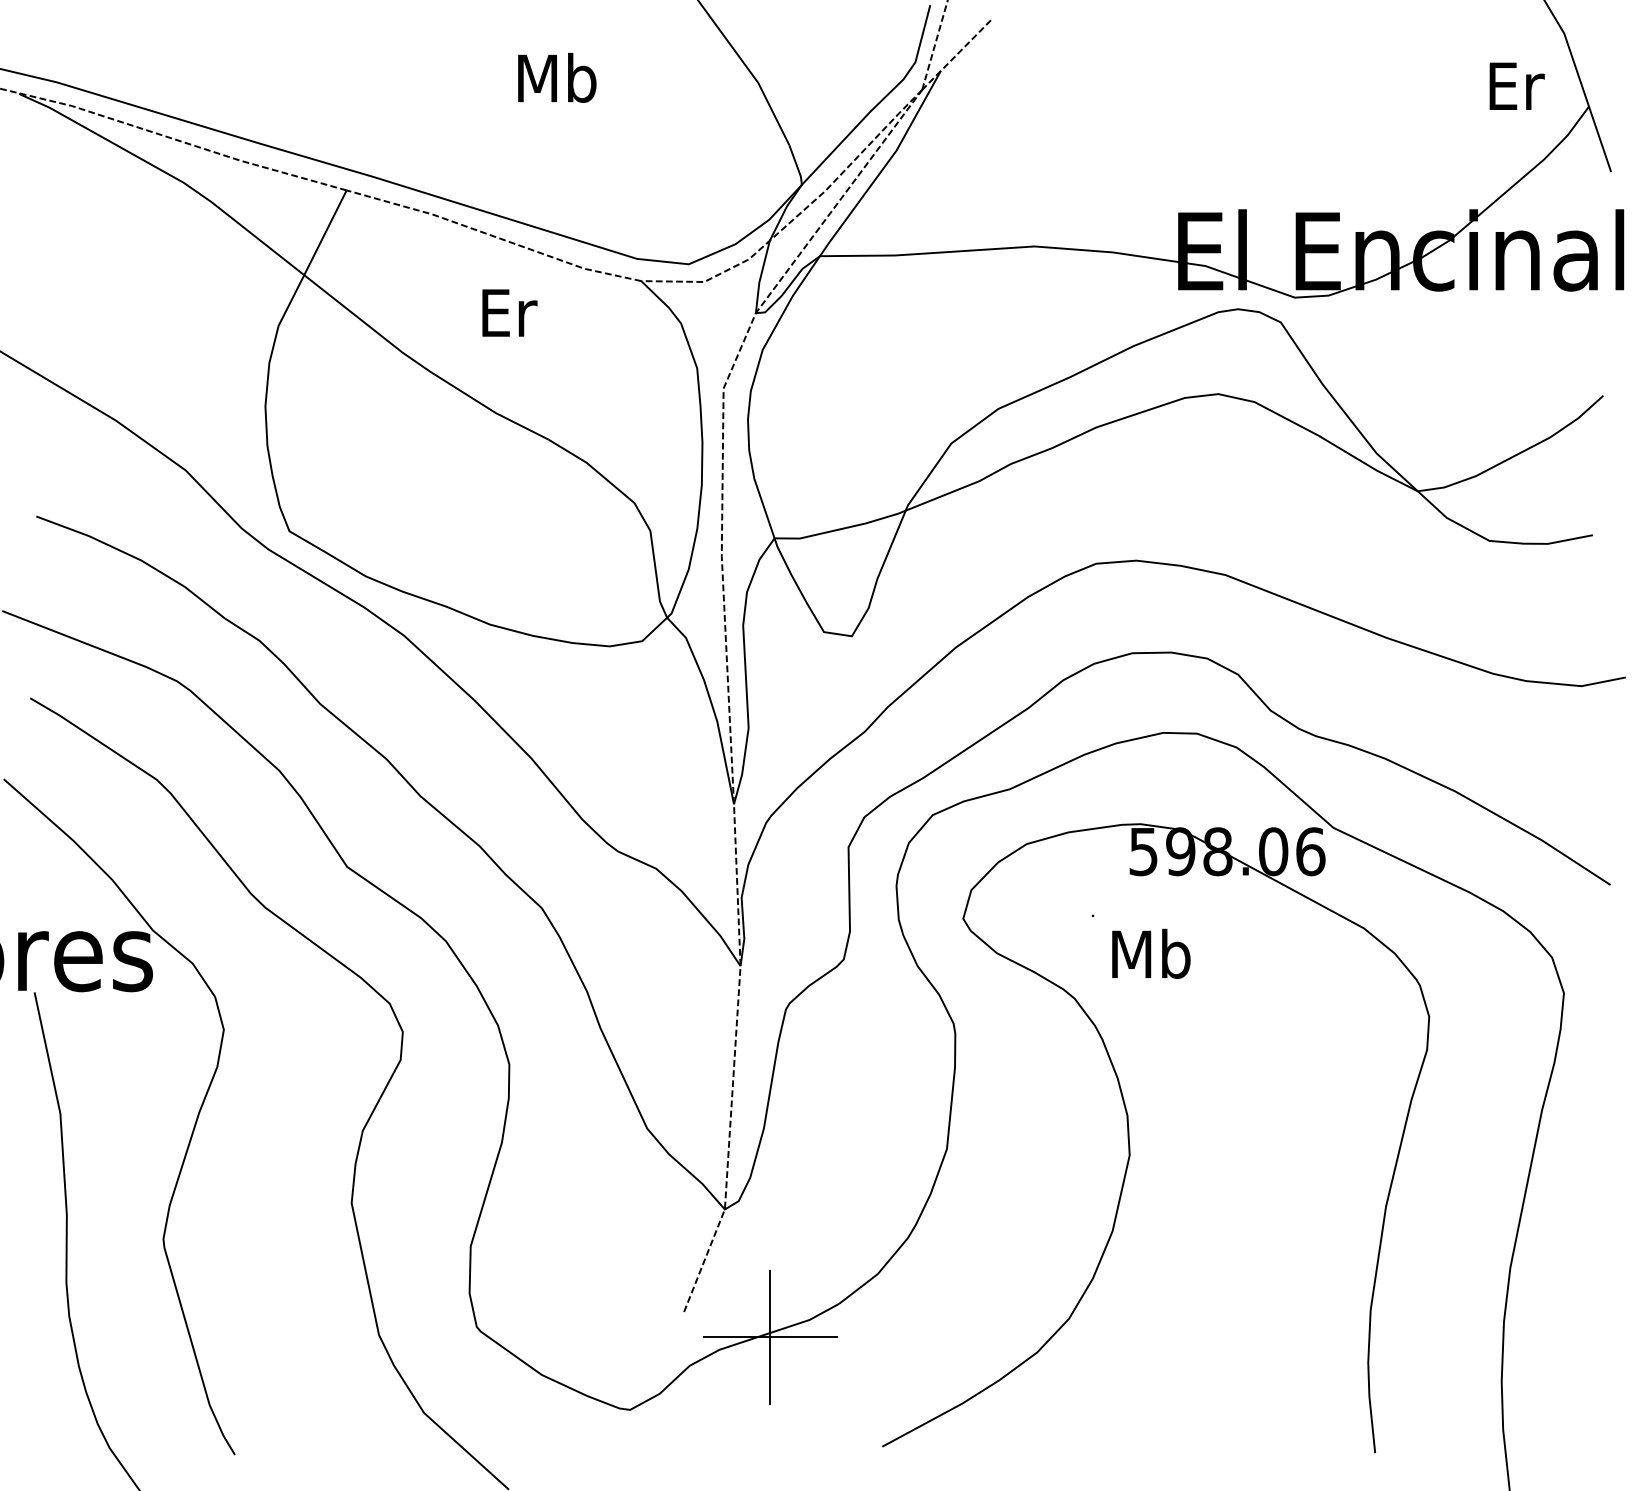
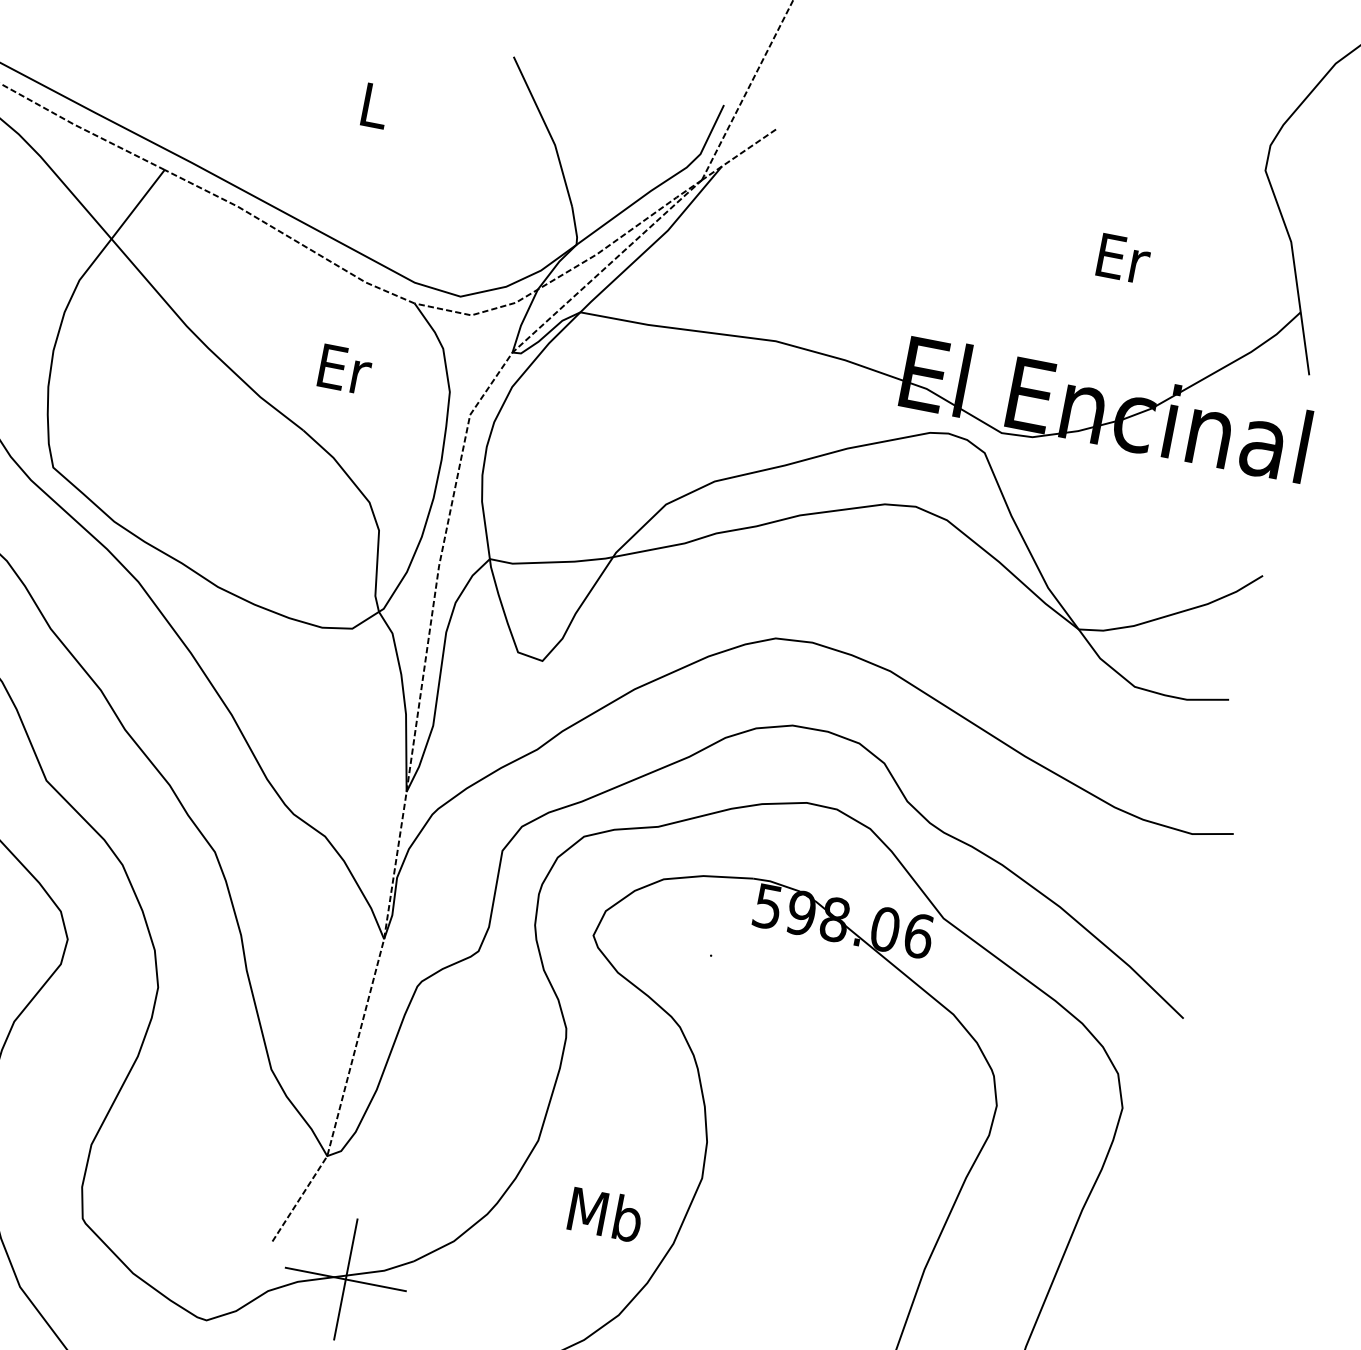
text: (557, 77) -> (374, 105), Mb -> L
text: (1516, 85) -> (1123, 258), moved
text: (509, 312) -> (345, 369), moved
text: (1151, 953) -> (606, 1214), moved

